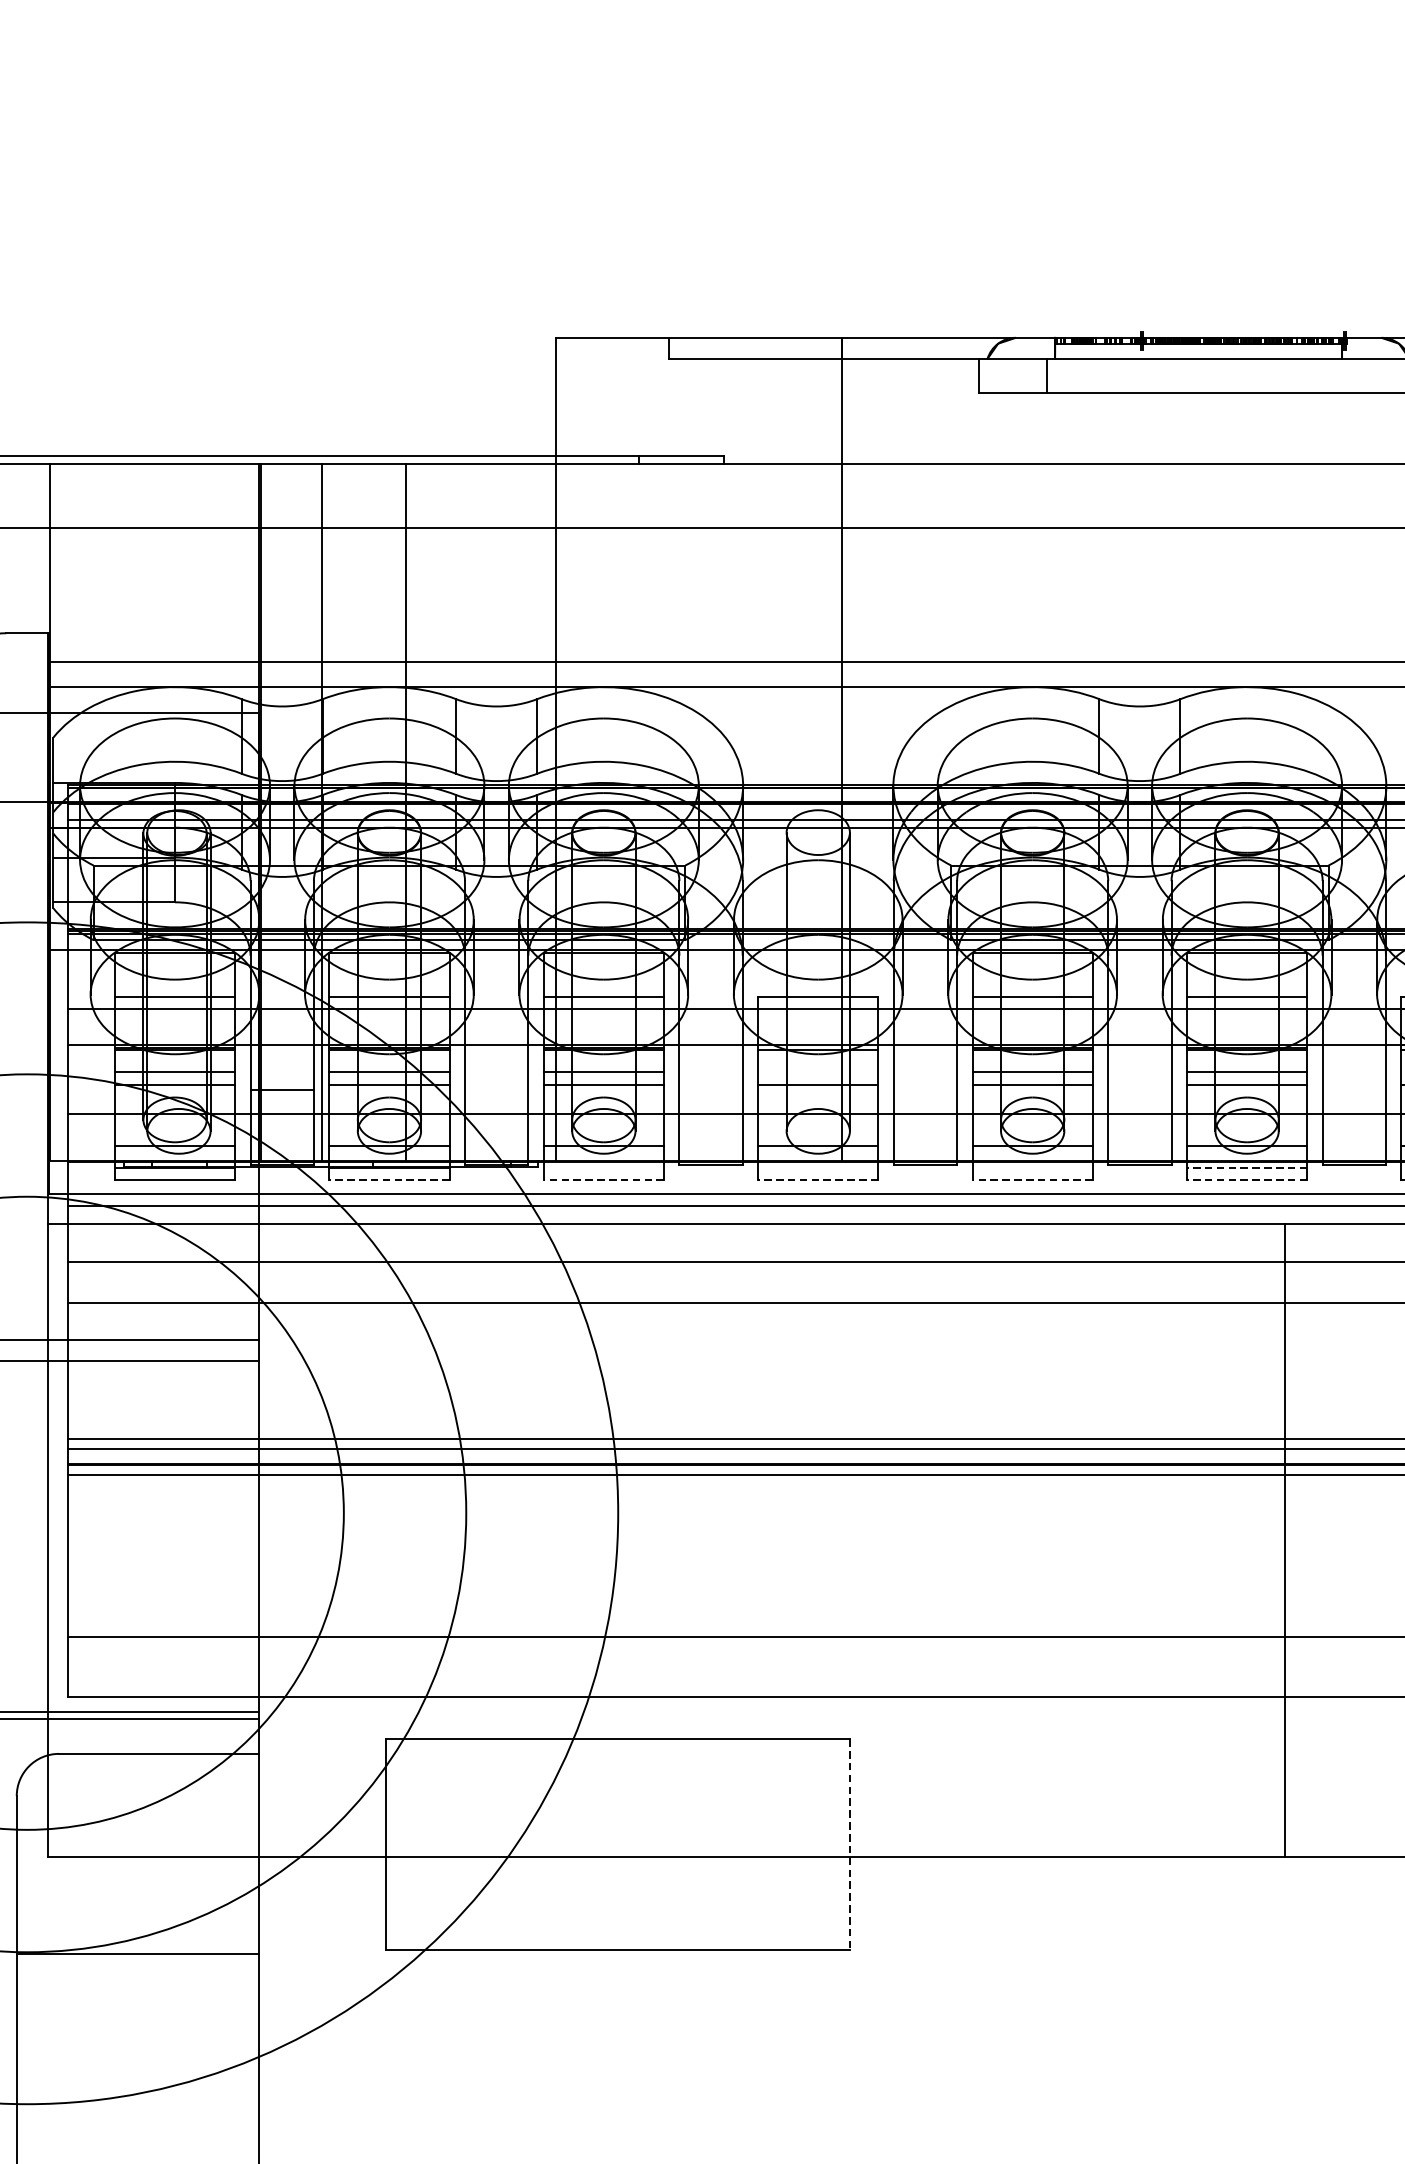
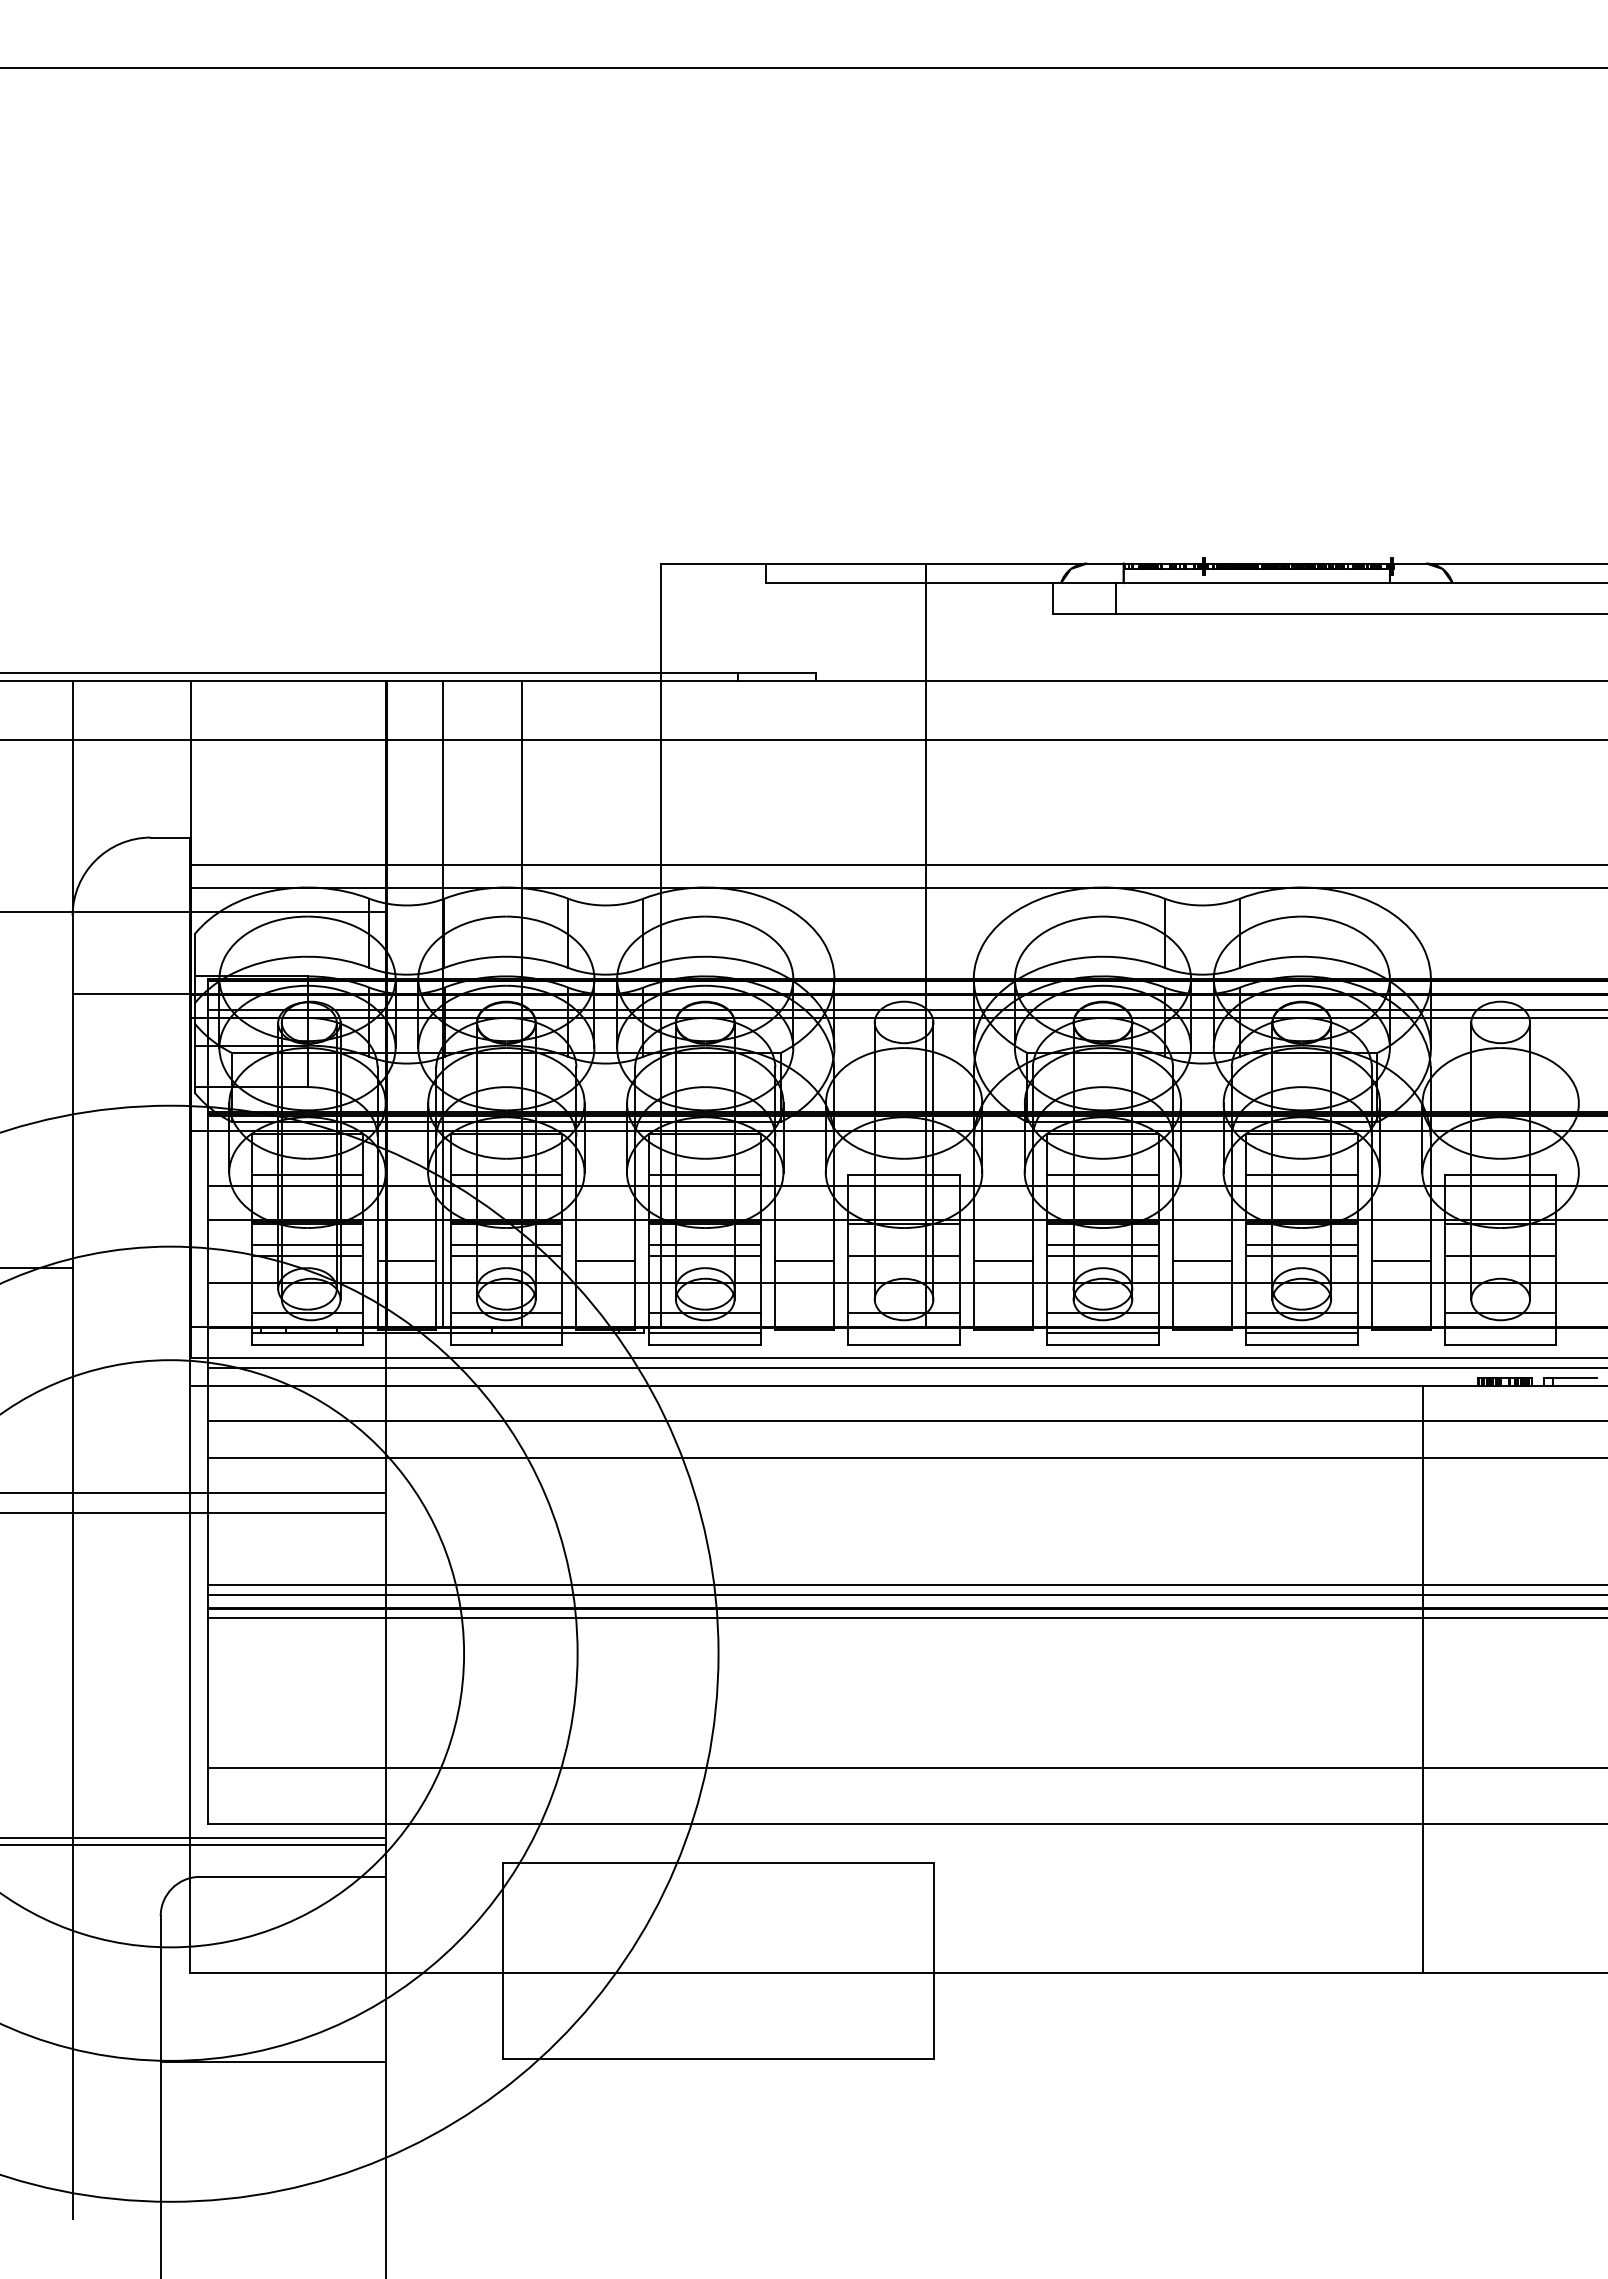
line: (496, 1090) -> (605, 1261), added
line: (710, 1090) -> (804, 1261), added
line: (925, 1090) -> (1003, 1261), added
line: (1140, 1090) -> (1202, 1261), added
line: (1353, 1090) -> (1400, 1261), added
line: (604, 1167) -> (705, 1333), added
line: (1032, 1167) -> (1102, 1333), added
line: (1246, 1167) -> (1301, 1333), dashed -> solid
line: (389, 1179) -> (506, 1344), dashed -> solid
line: (604, 1179) -> (705, 1344), dashed -> solid
line: (818, 1179) -> (904, 1344), dashed -> solid
line: (1032, 1179) -> (1102, 1344), dashed -> solid
line: (1246, 1179) -> (1301, 1344), dashed -> solid
line: (1285, 1539) -> (1423, 1678), moved
line: (849, 1845) -> (933, 1961), dashed -> solid

